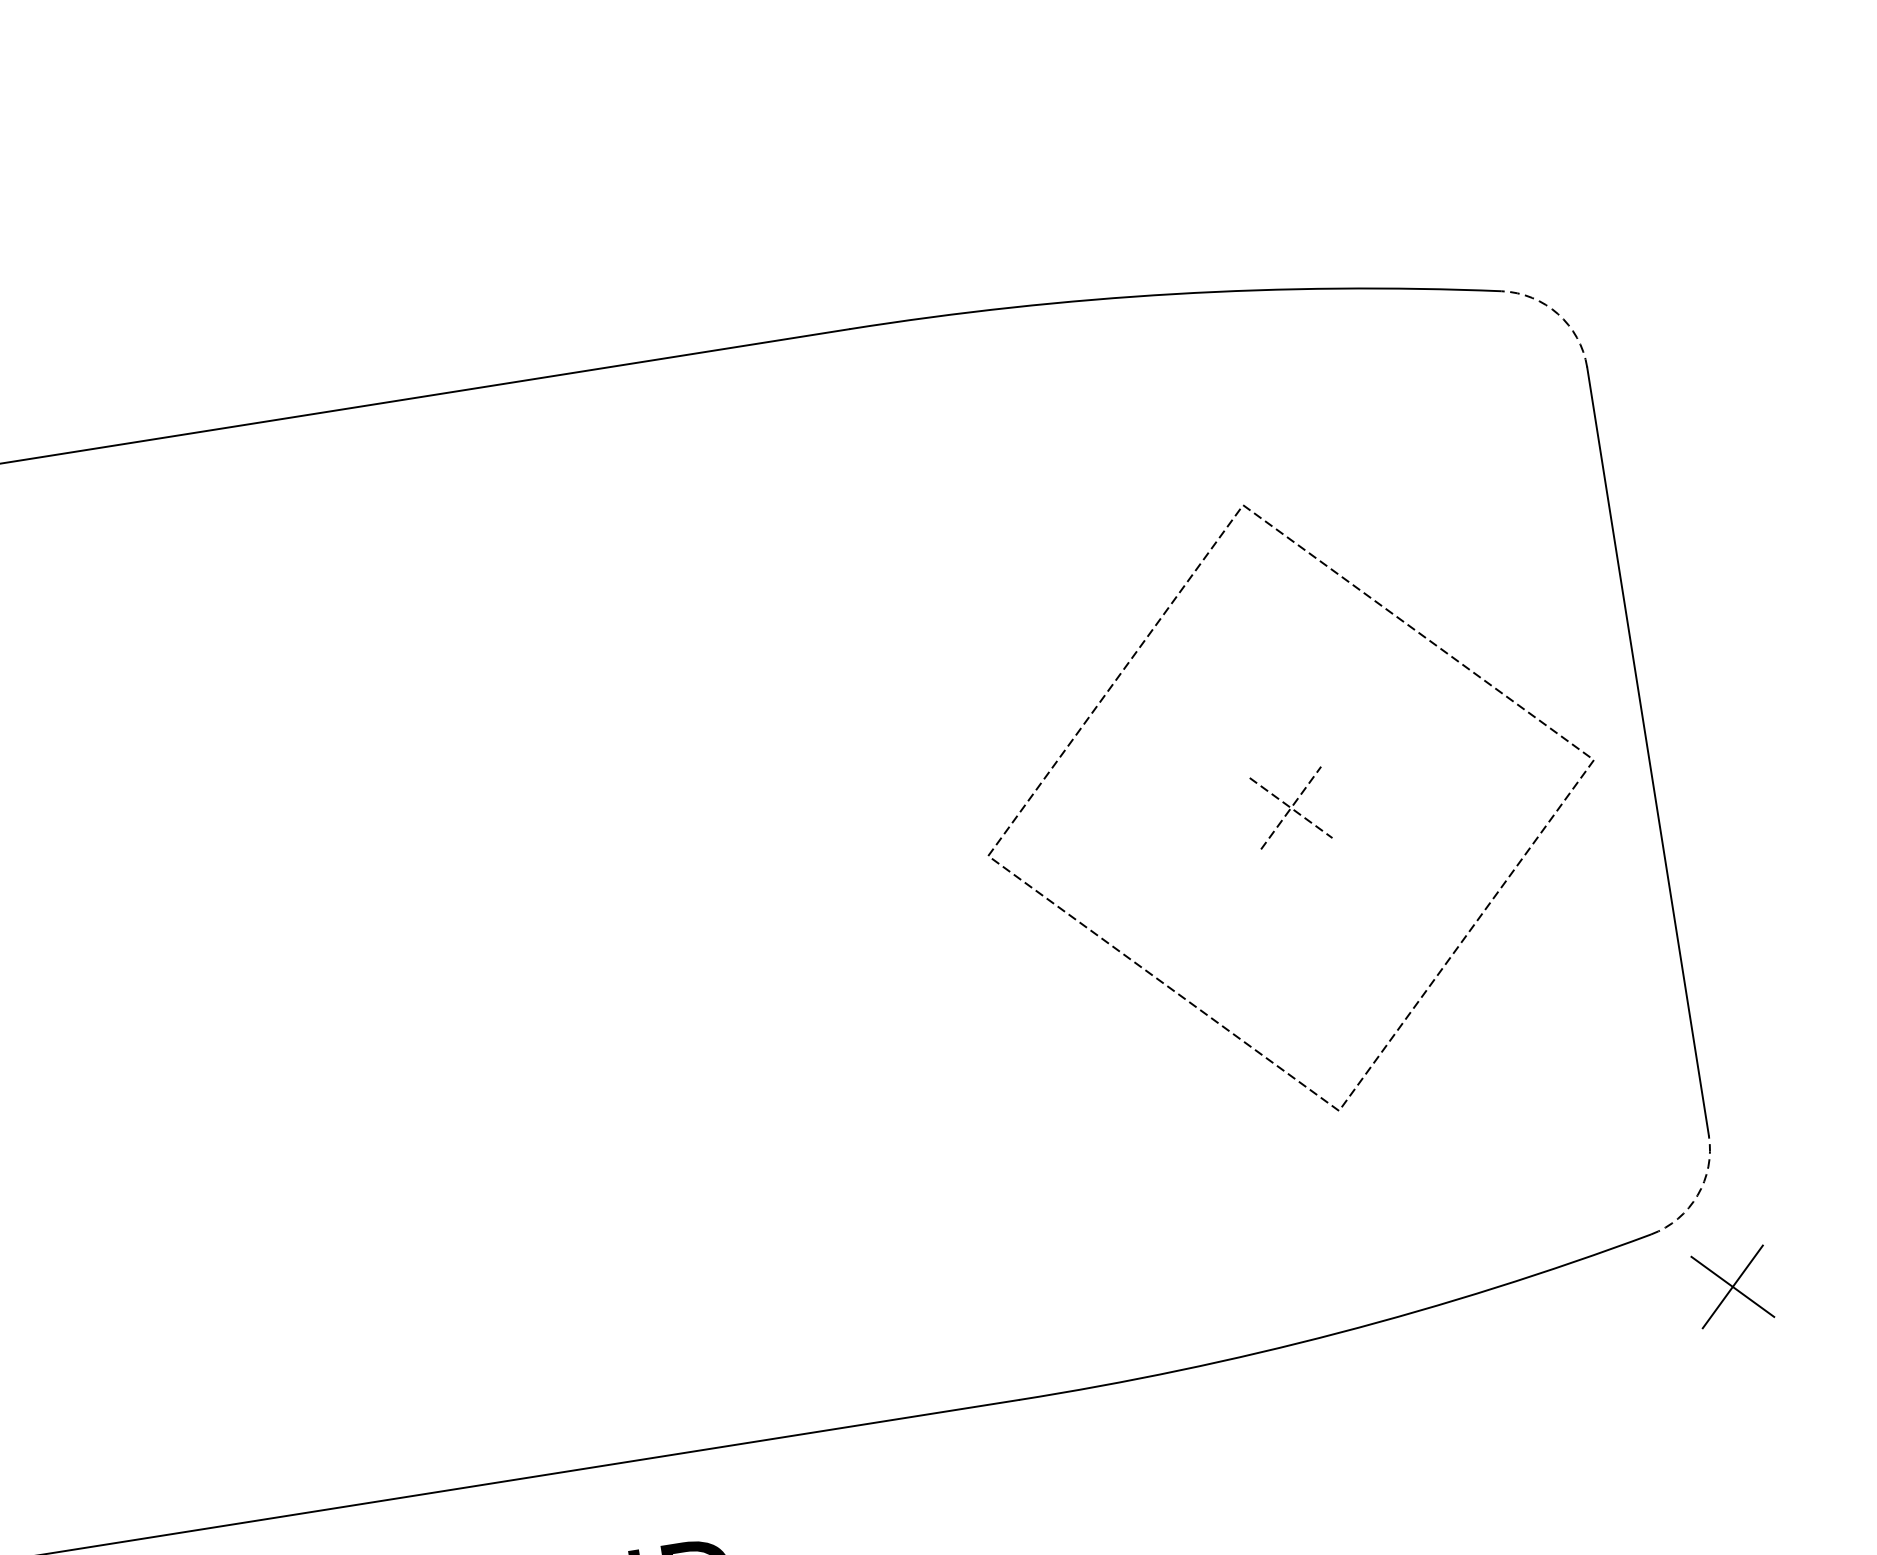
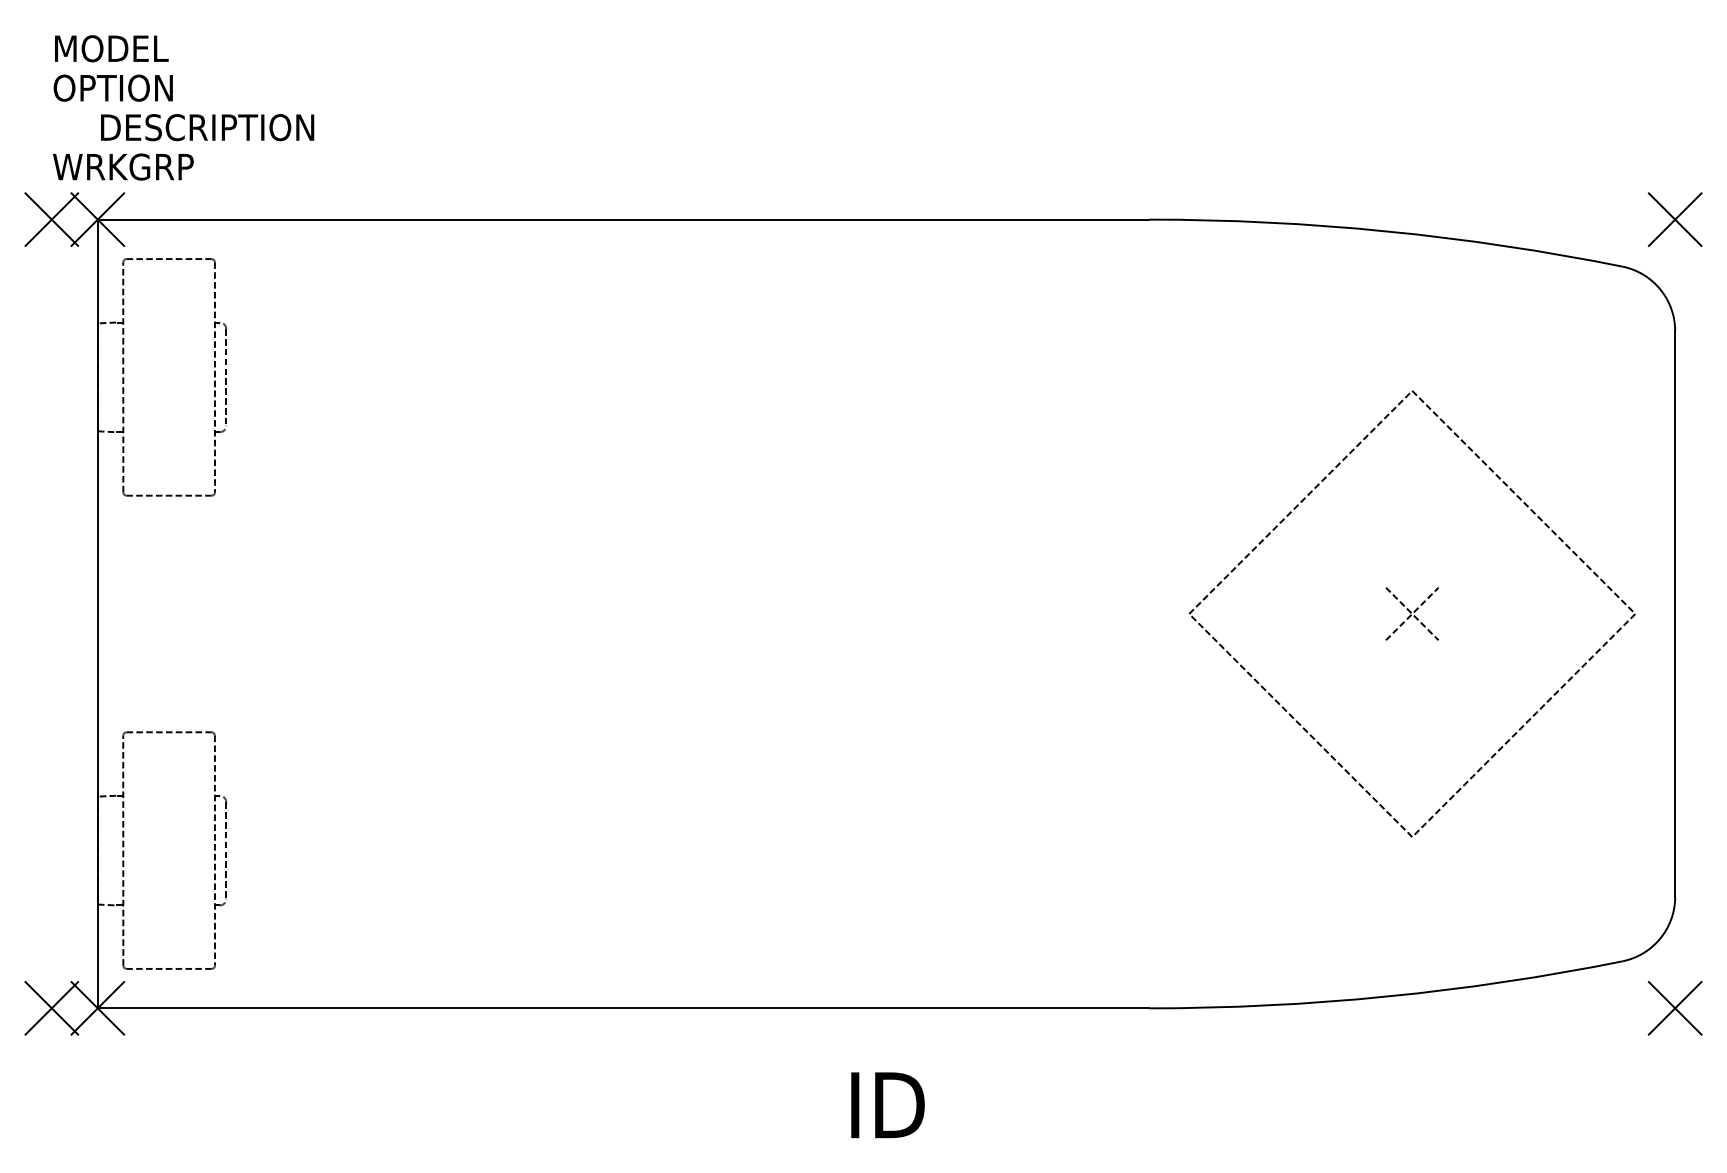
part: (1562, 216) -> (1674, 219), added
arc: (1558, 314) -> (1660, 289), dashed -> solid
arc: (1697, 1195) -> (1660, 938), dashed -> solid

